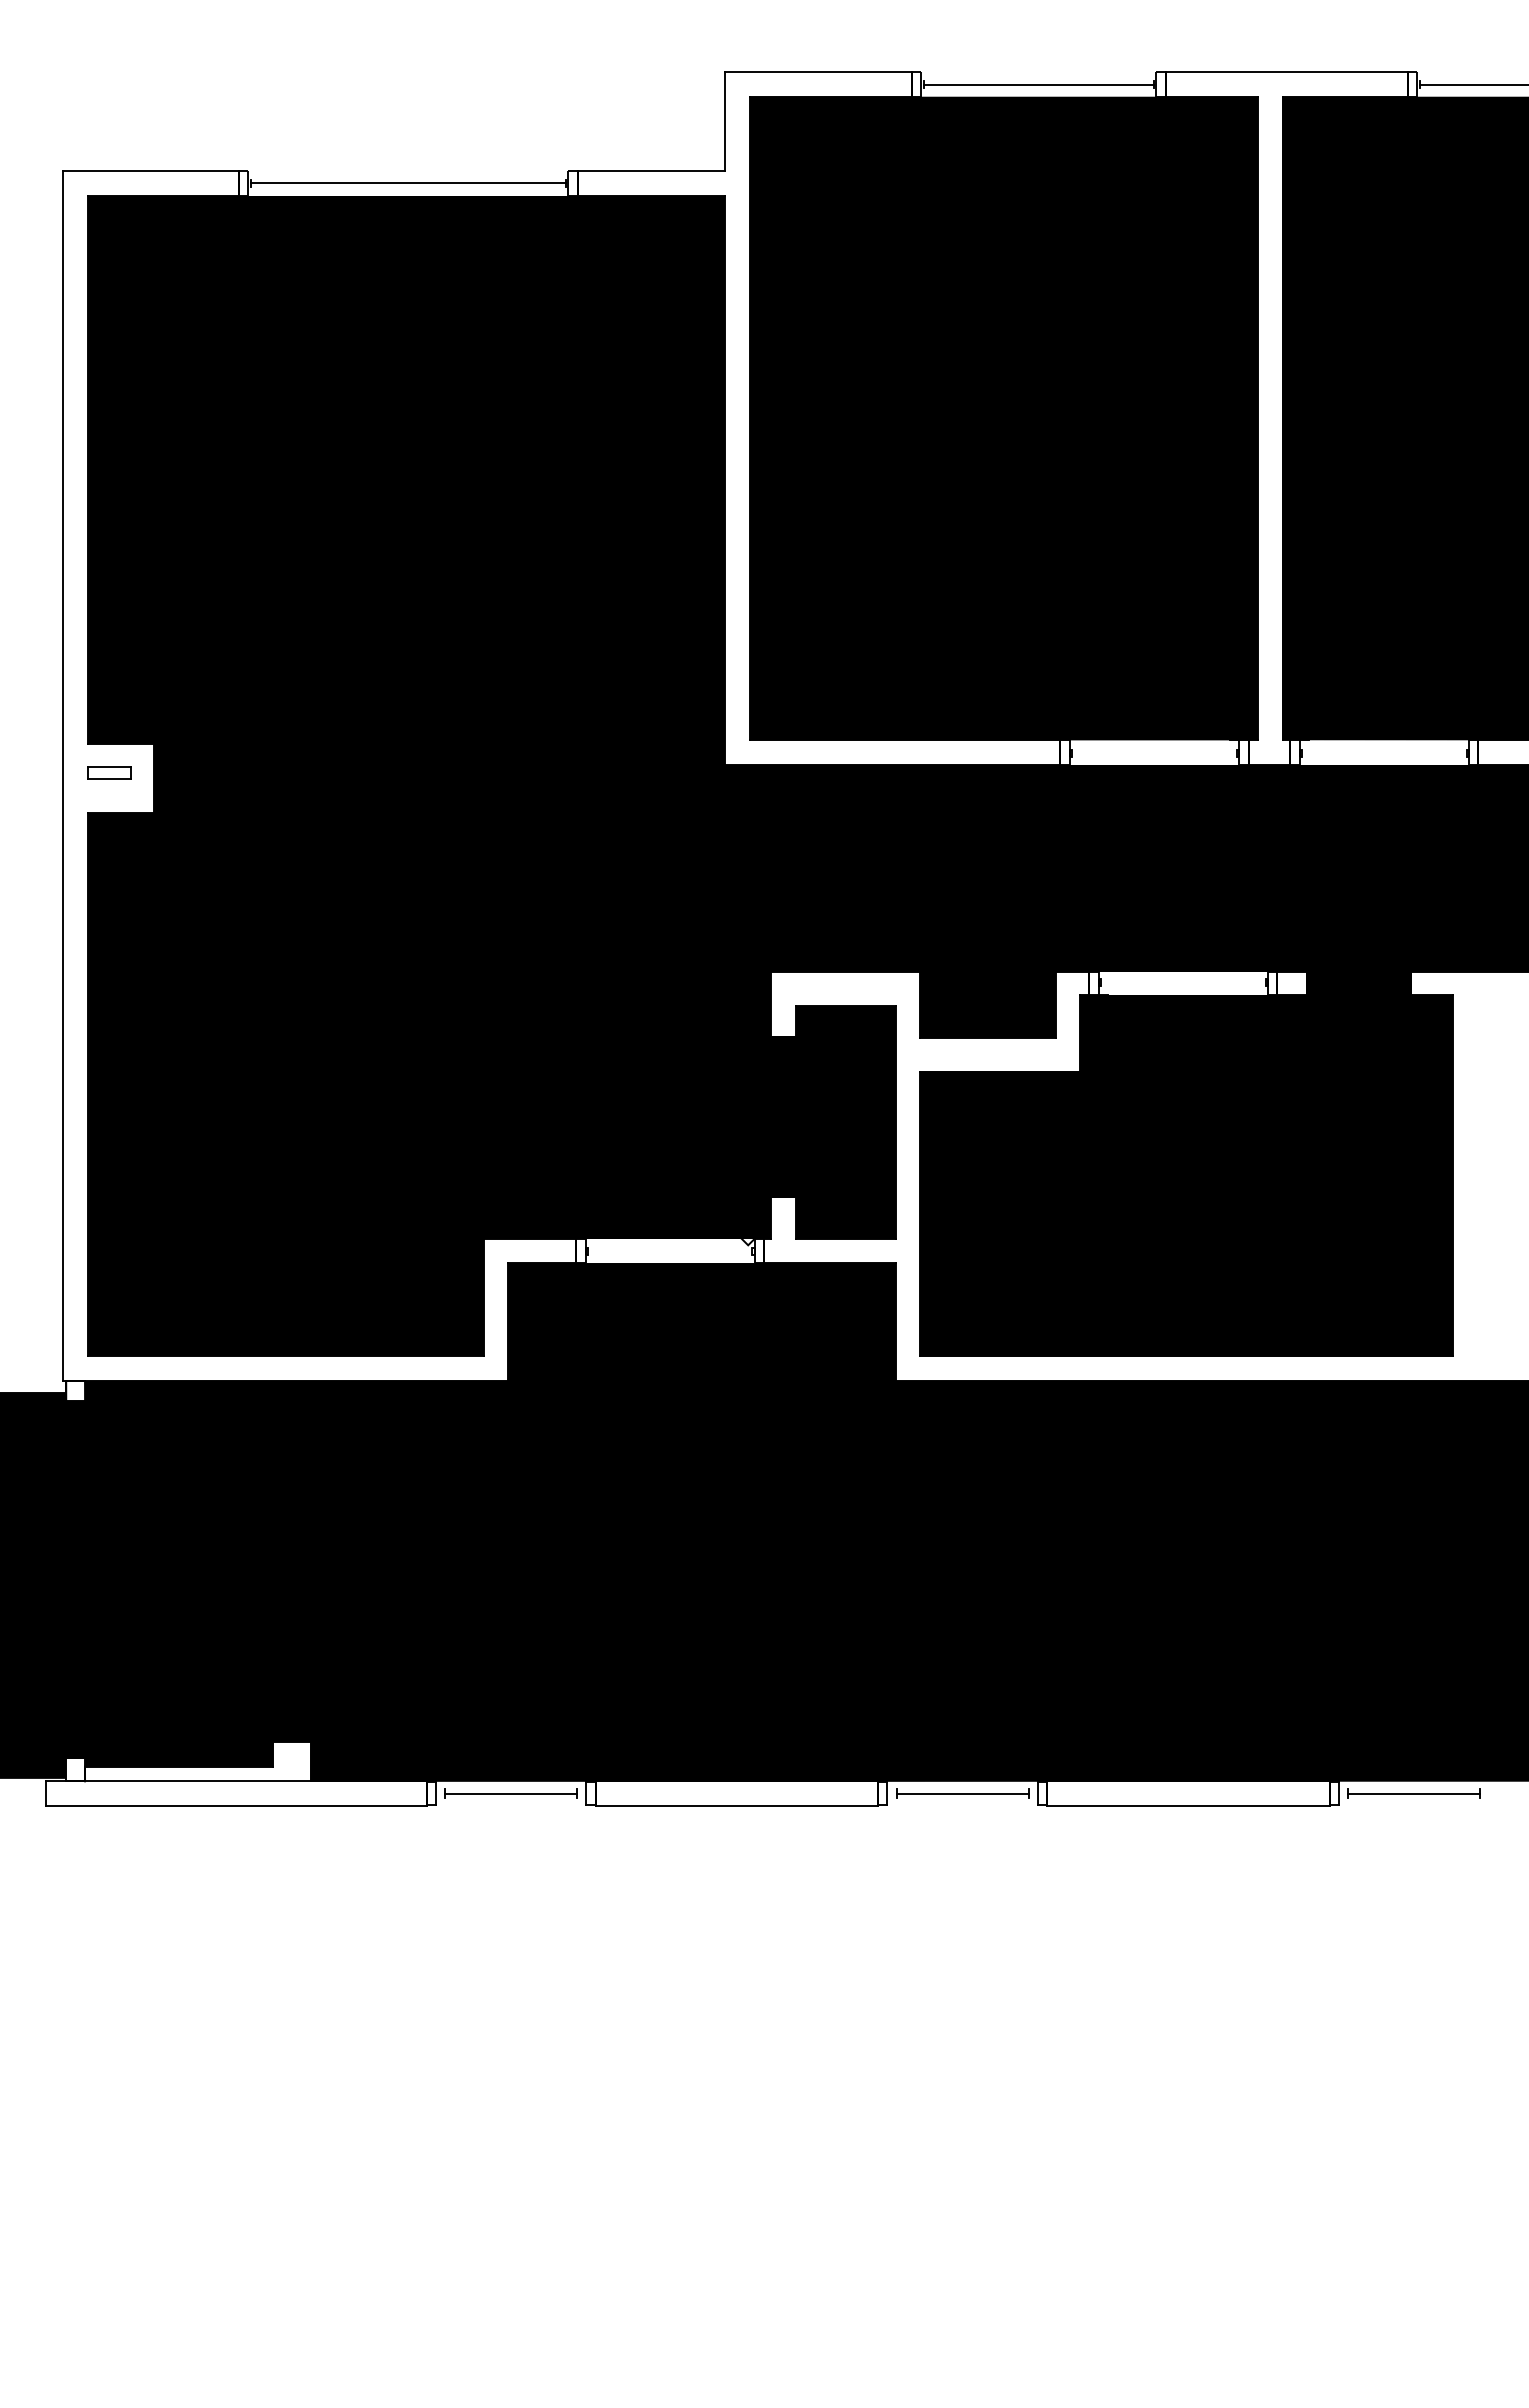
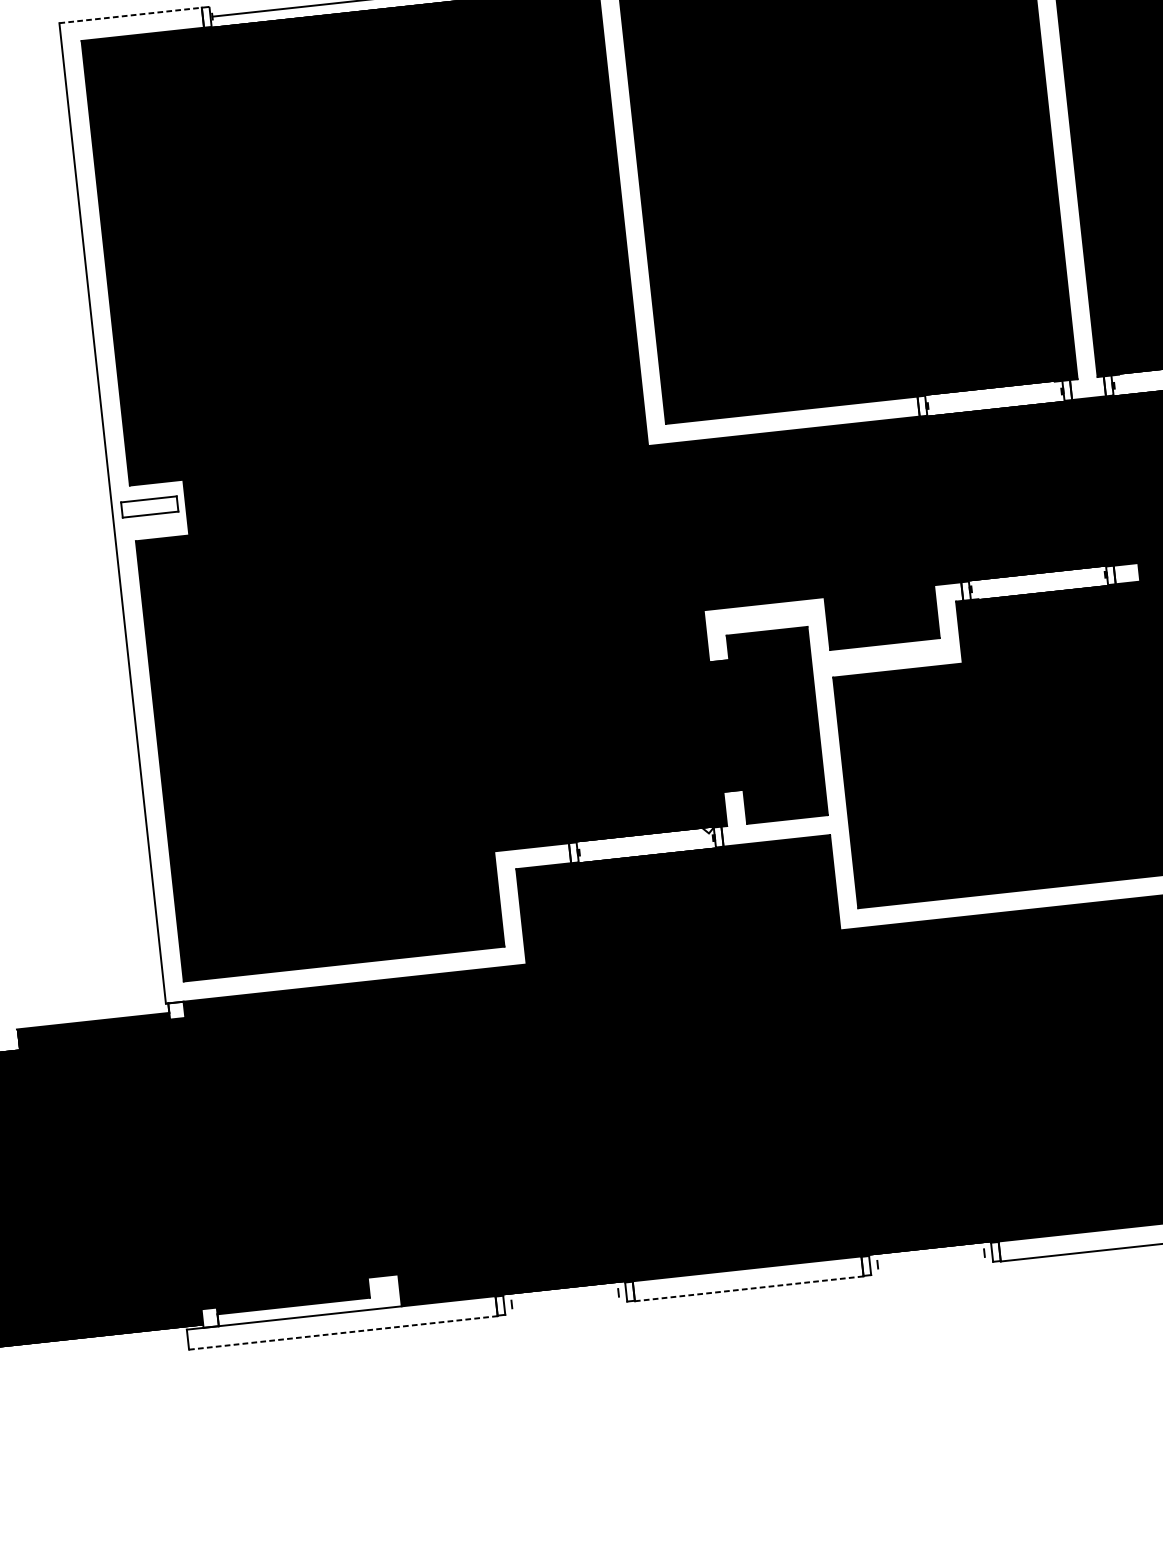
line: (151, 171) -> (130, 15), solid -> dashed
part: (109, 772) -> (149, 506), size x1.6
line: (511, 1793) -> (565, 1298), removed
line: (962, 1793) -> (930, 1258), removed
line: (236, 1806) -> (343, 1333), solid -> dashed
line: (737, 1806) -> (749, 1289), solid -> dashed

